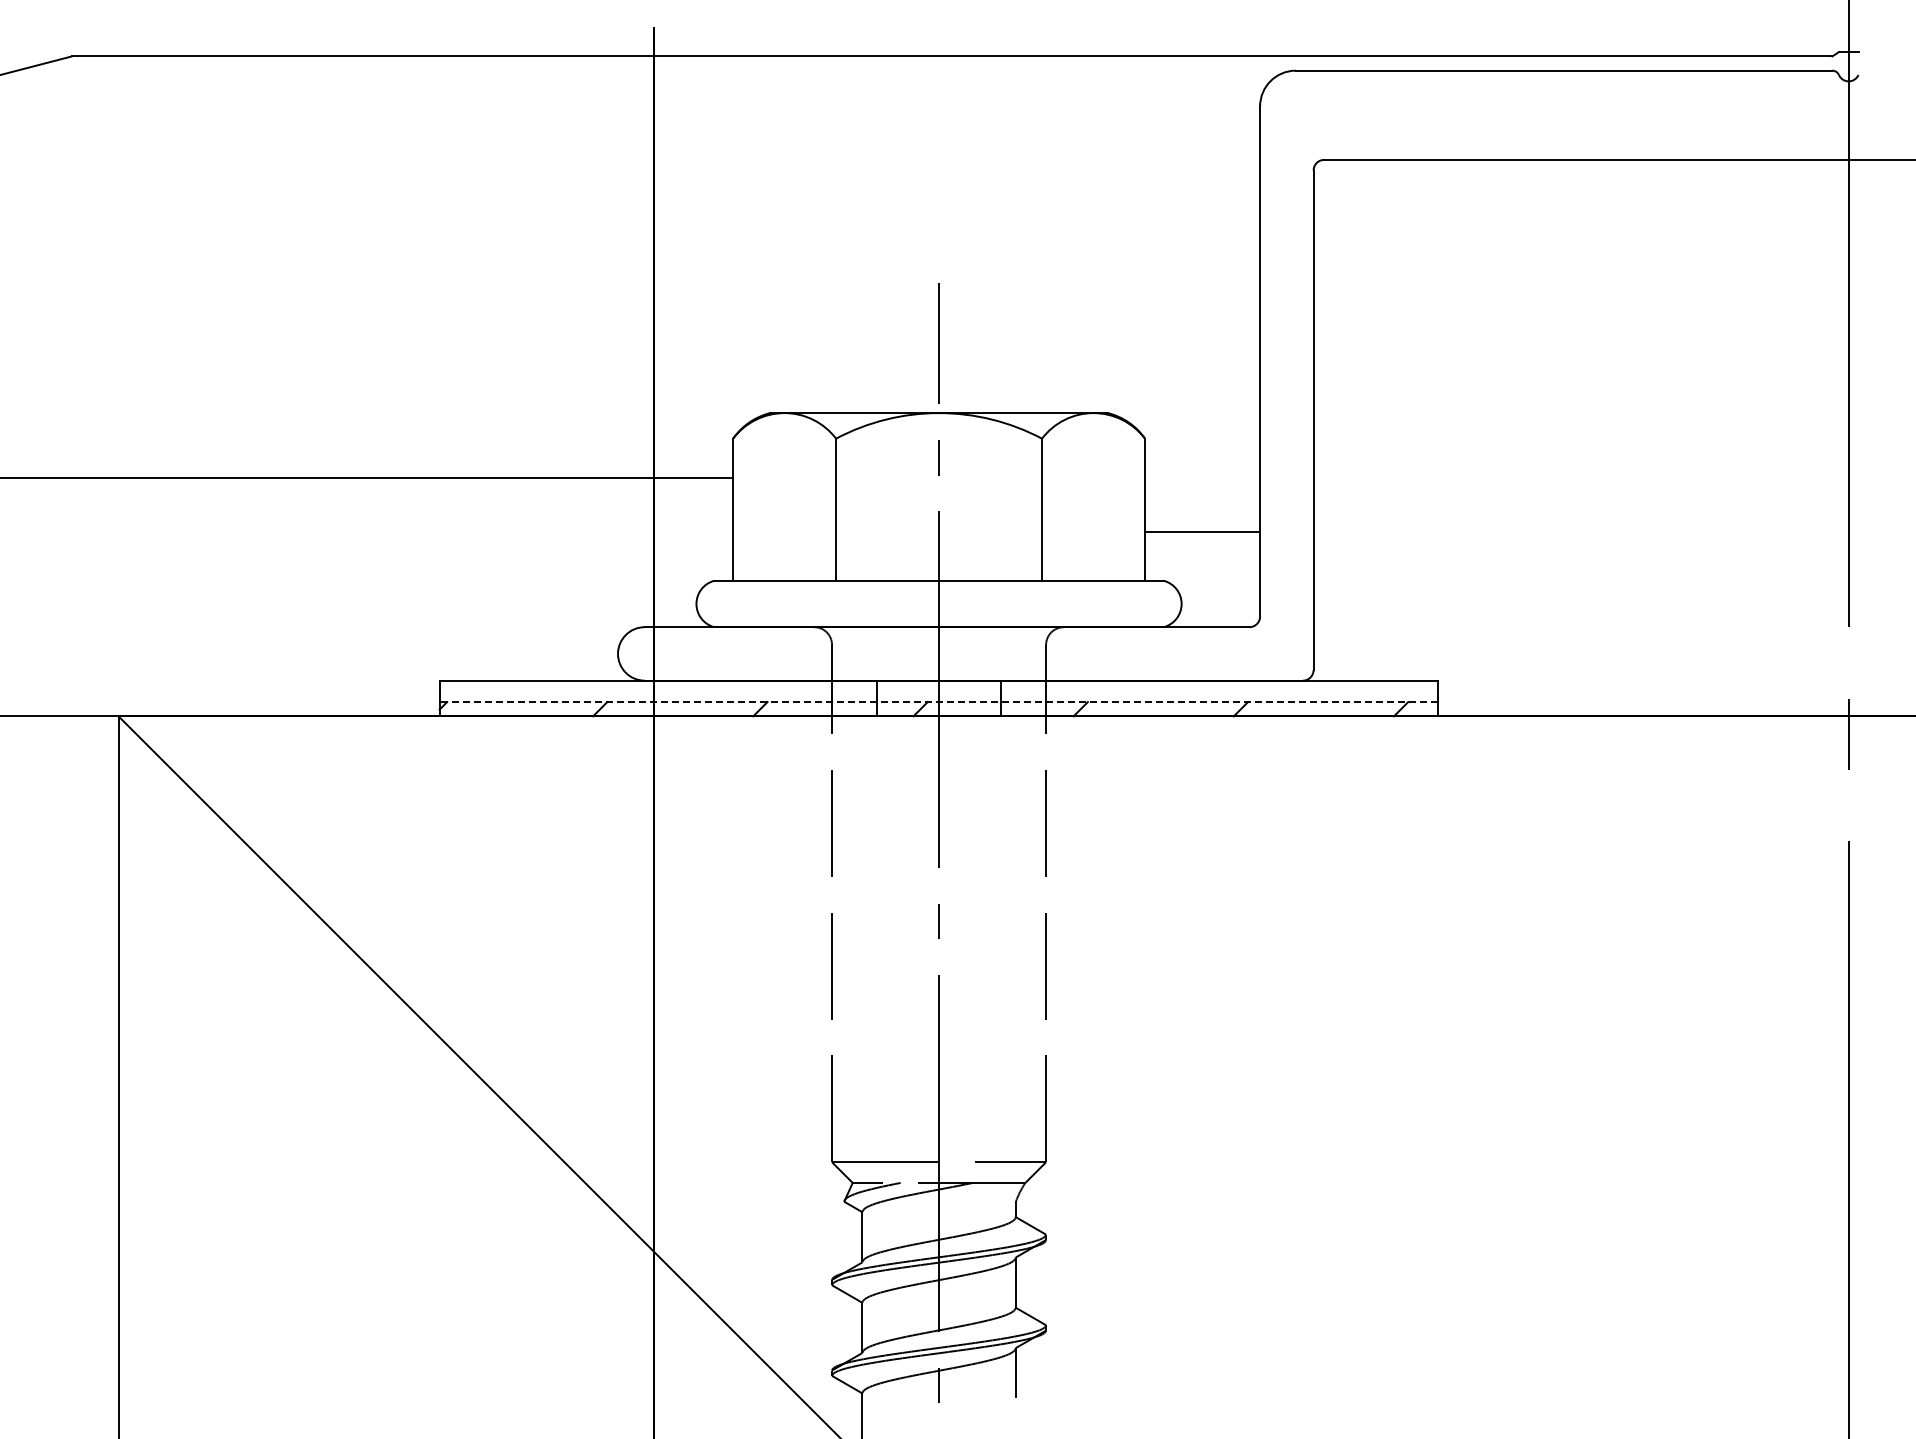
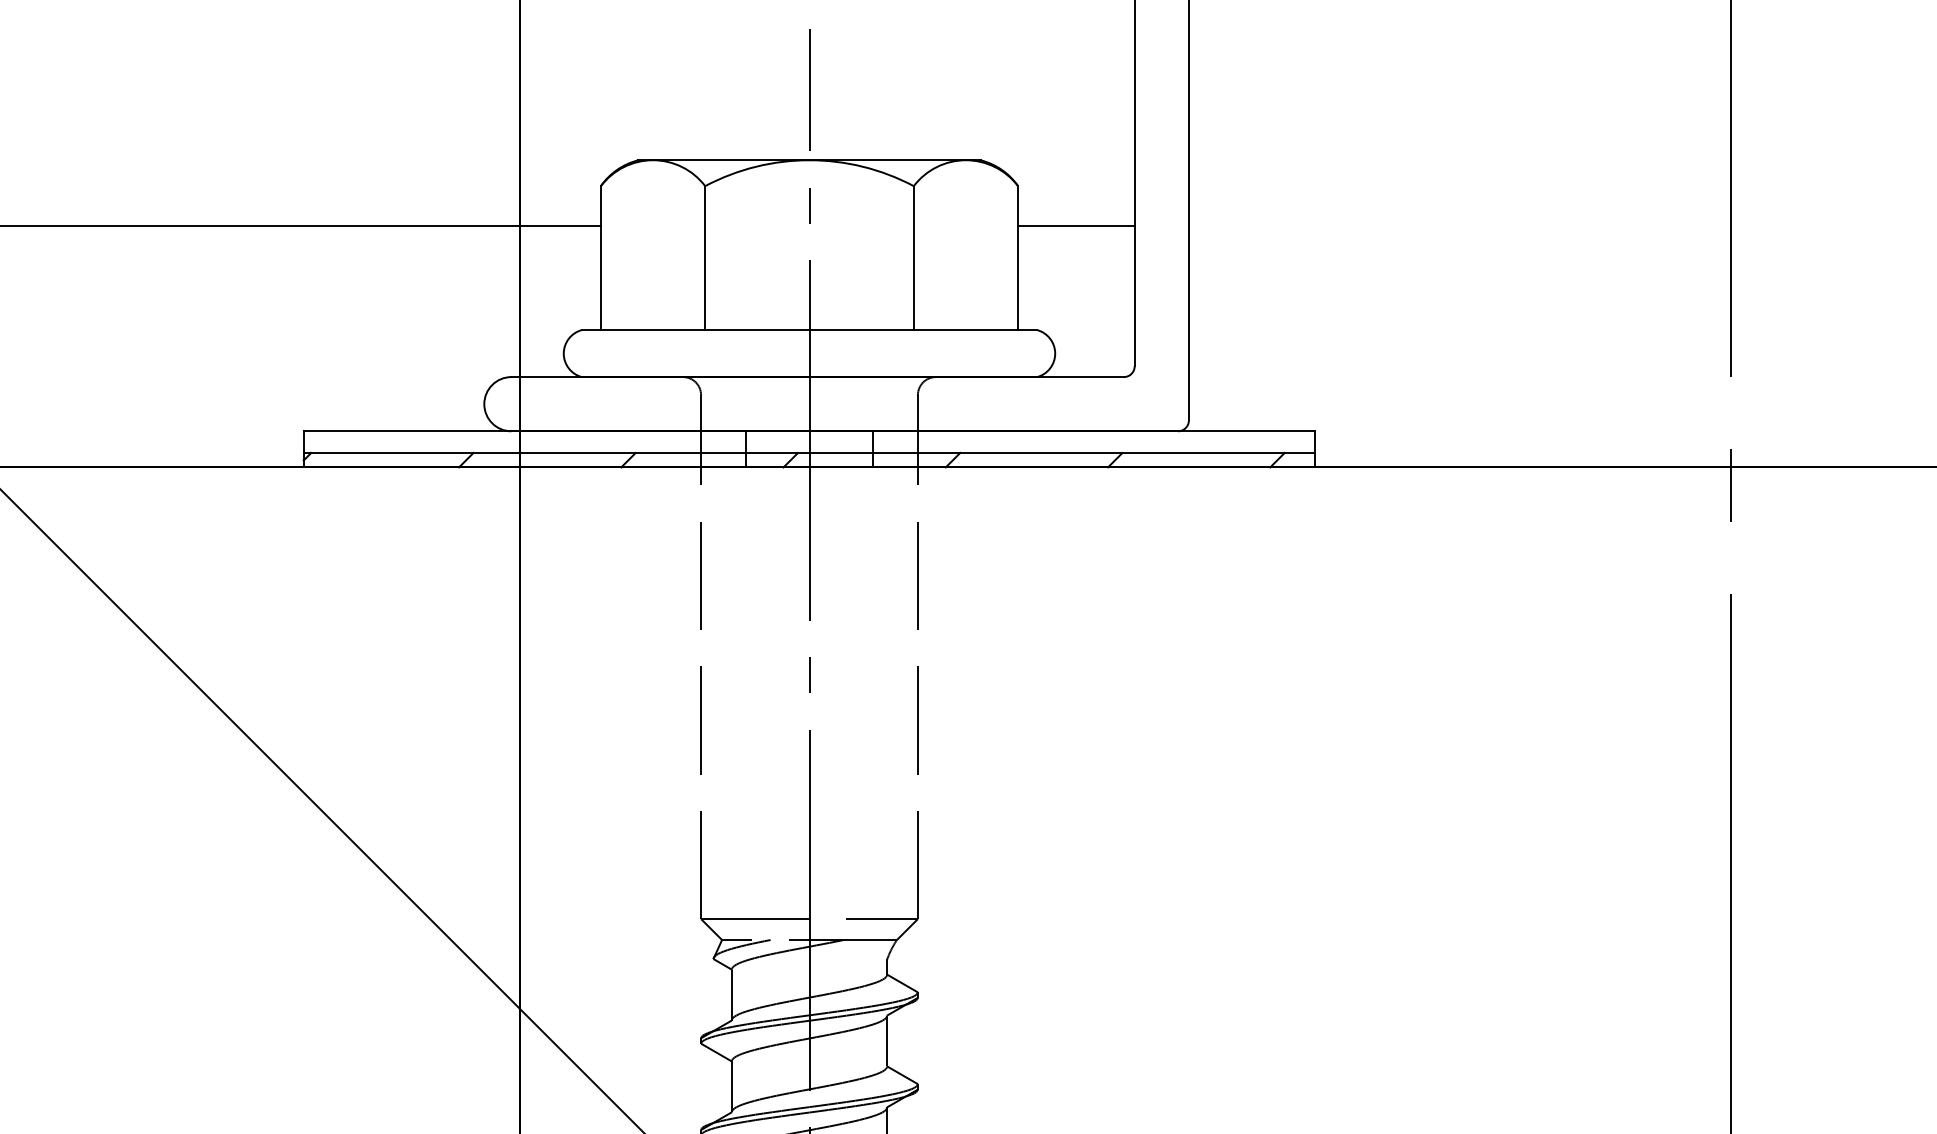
line: (1202, 532) -> (1076, 226), moved
line: (938, 702) -> (808, 453), dashed -> solid

